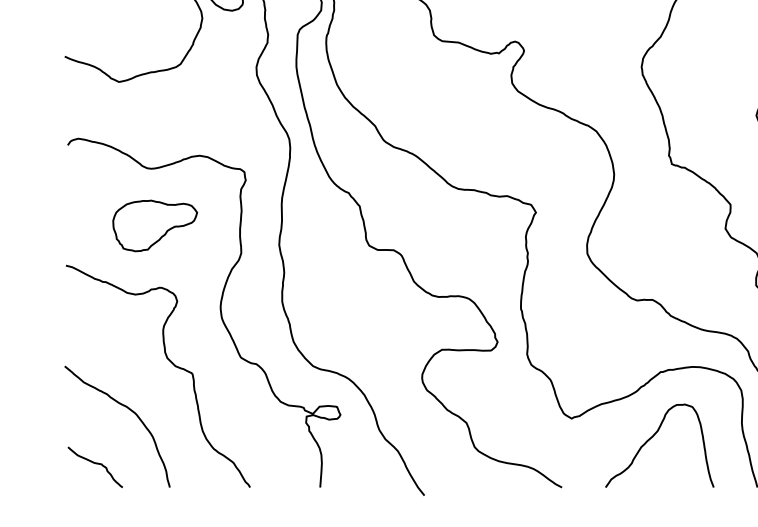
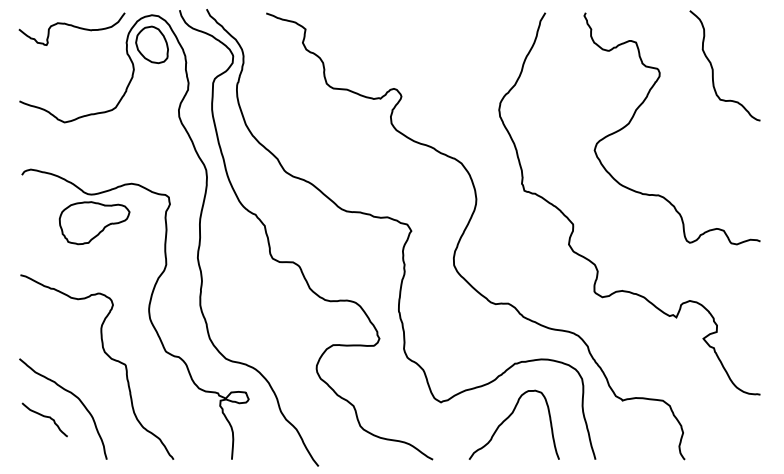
part: (155, 226) -> (94, 223), moved
curve: (94, 464) -> (44, 417), moved

